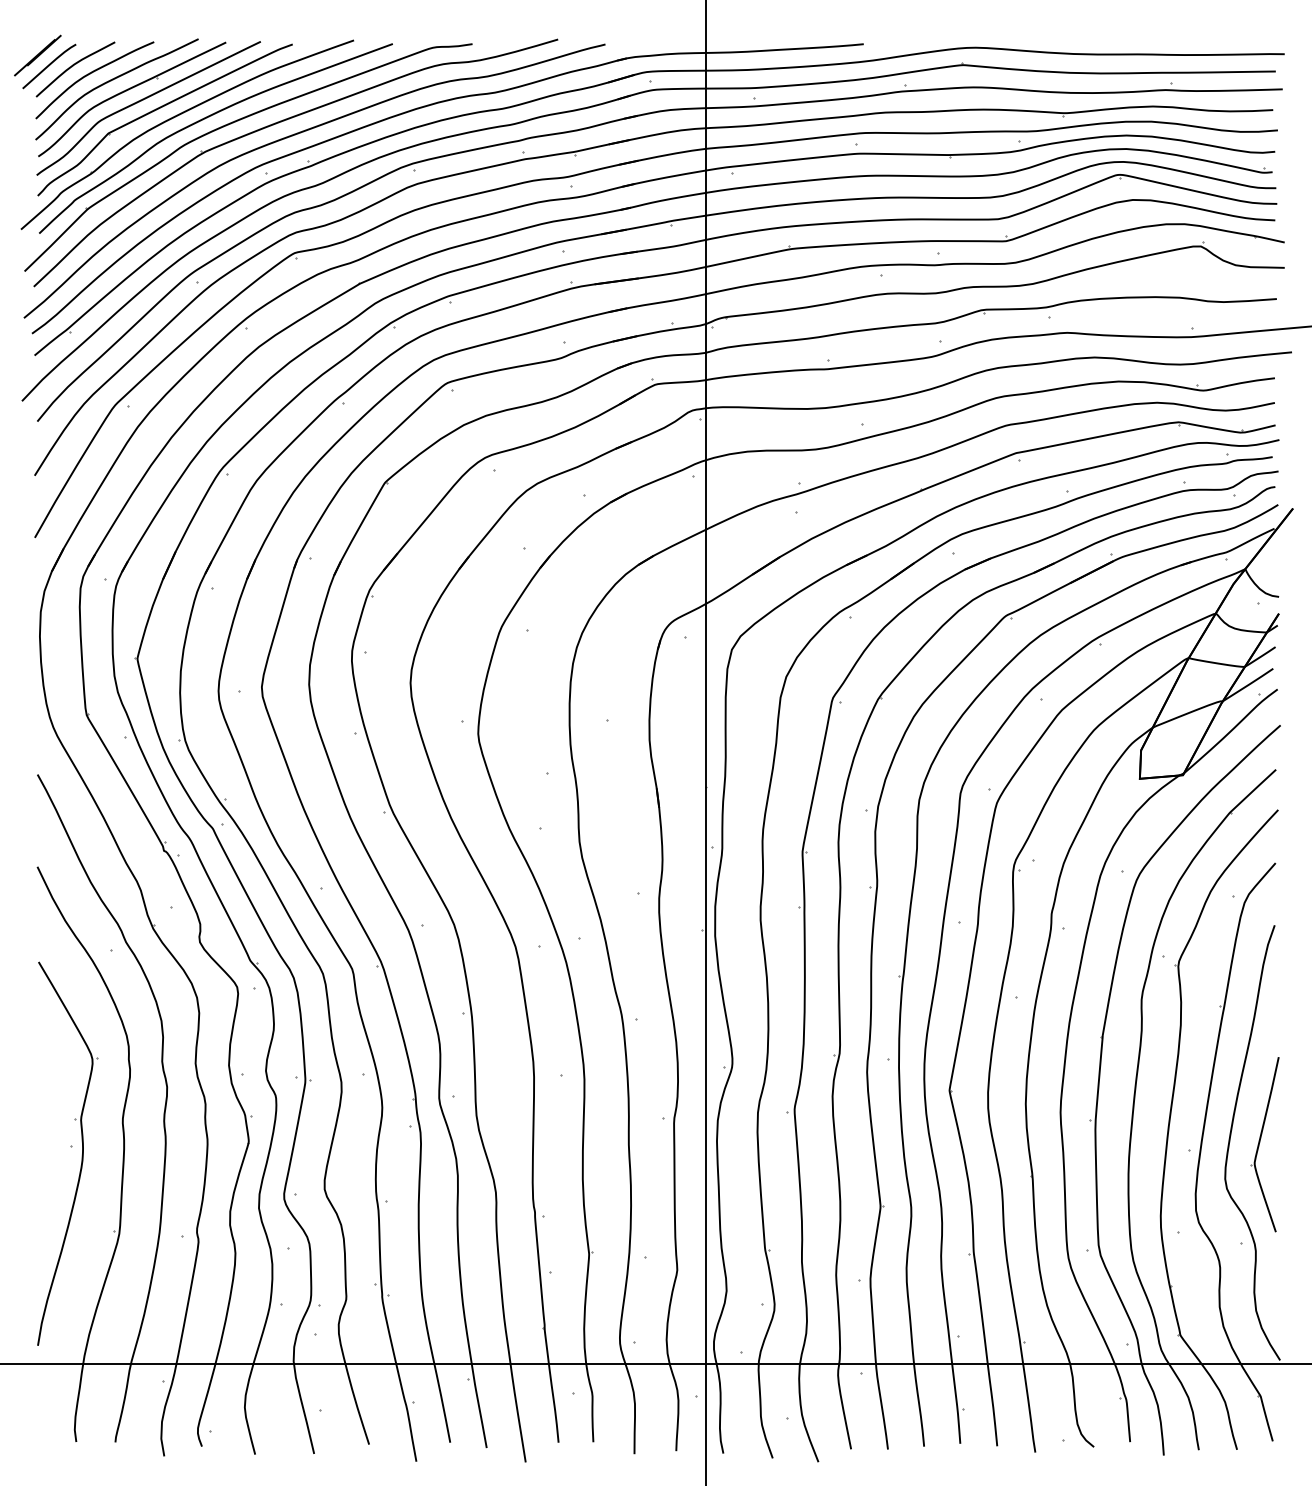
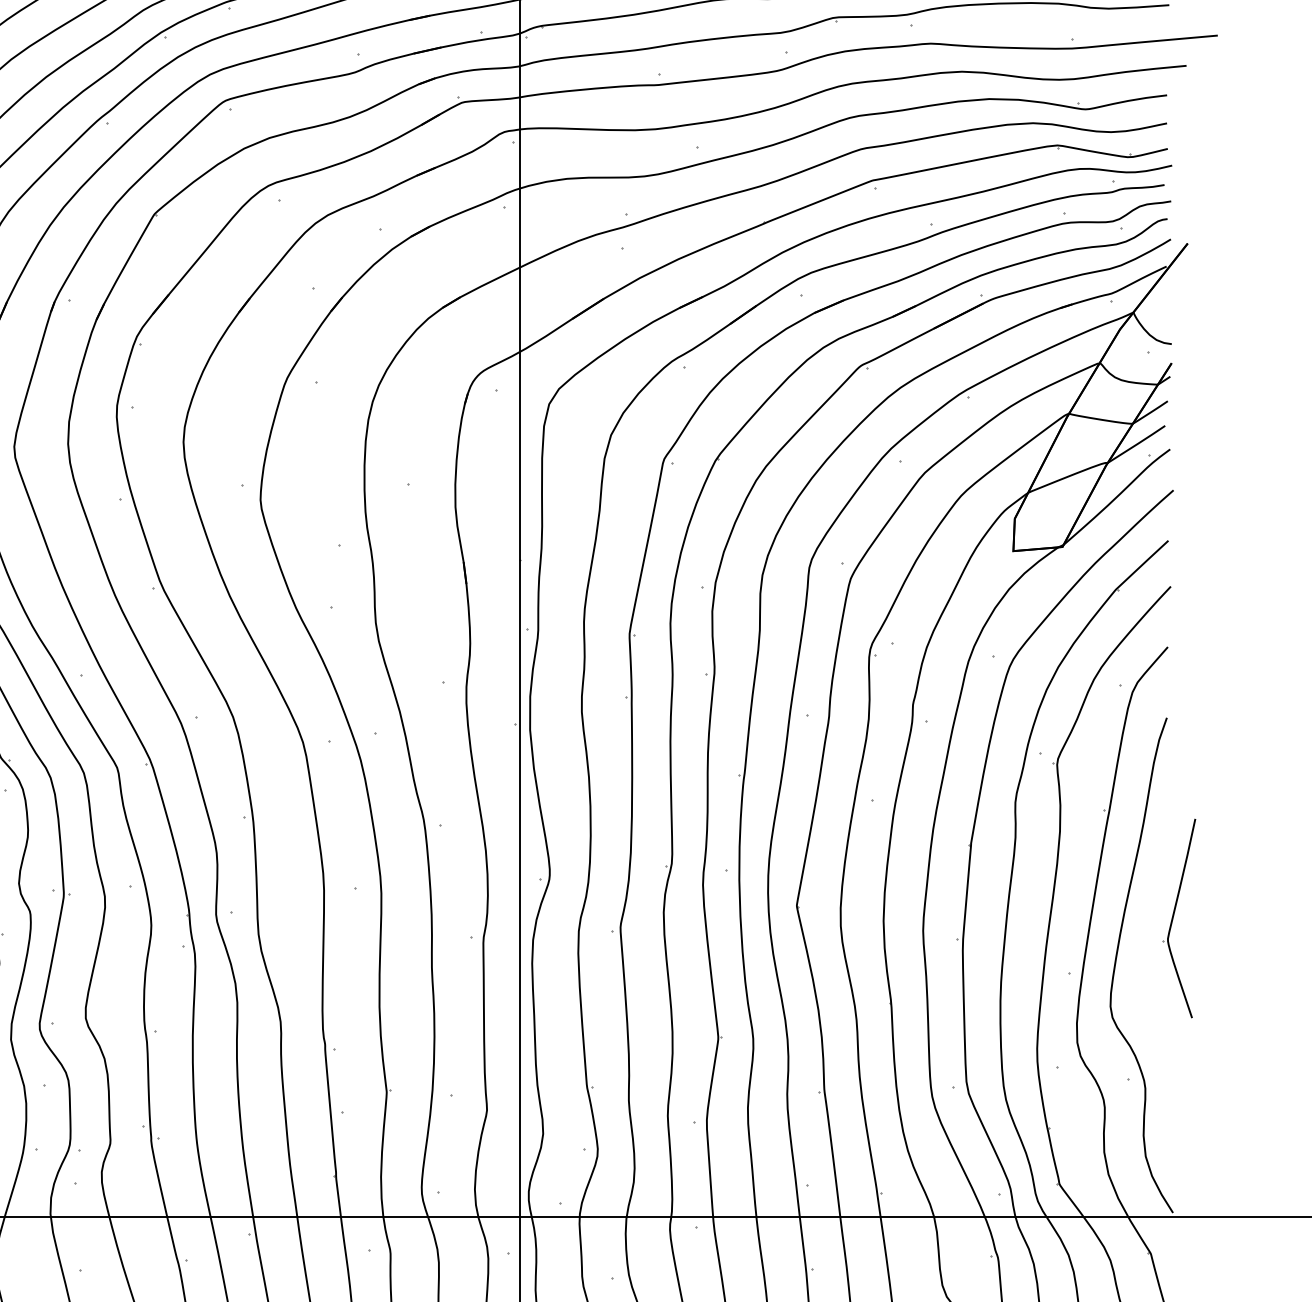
part: (1264, 1144) -> (1179, 918), moved

